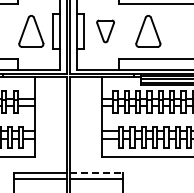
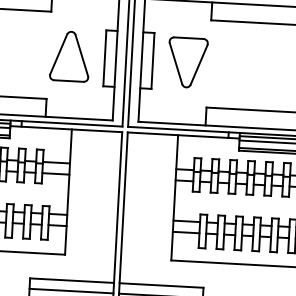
part: (105, 31) -> (187, 62), size x1.43
part: (148, 31) -> (255, 66), removed
line: (96, 172) -> (161, 284), dashed -> solid

